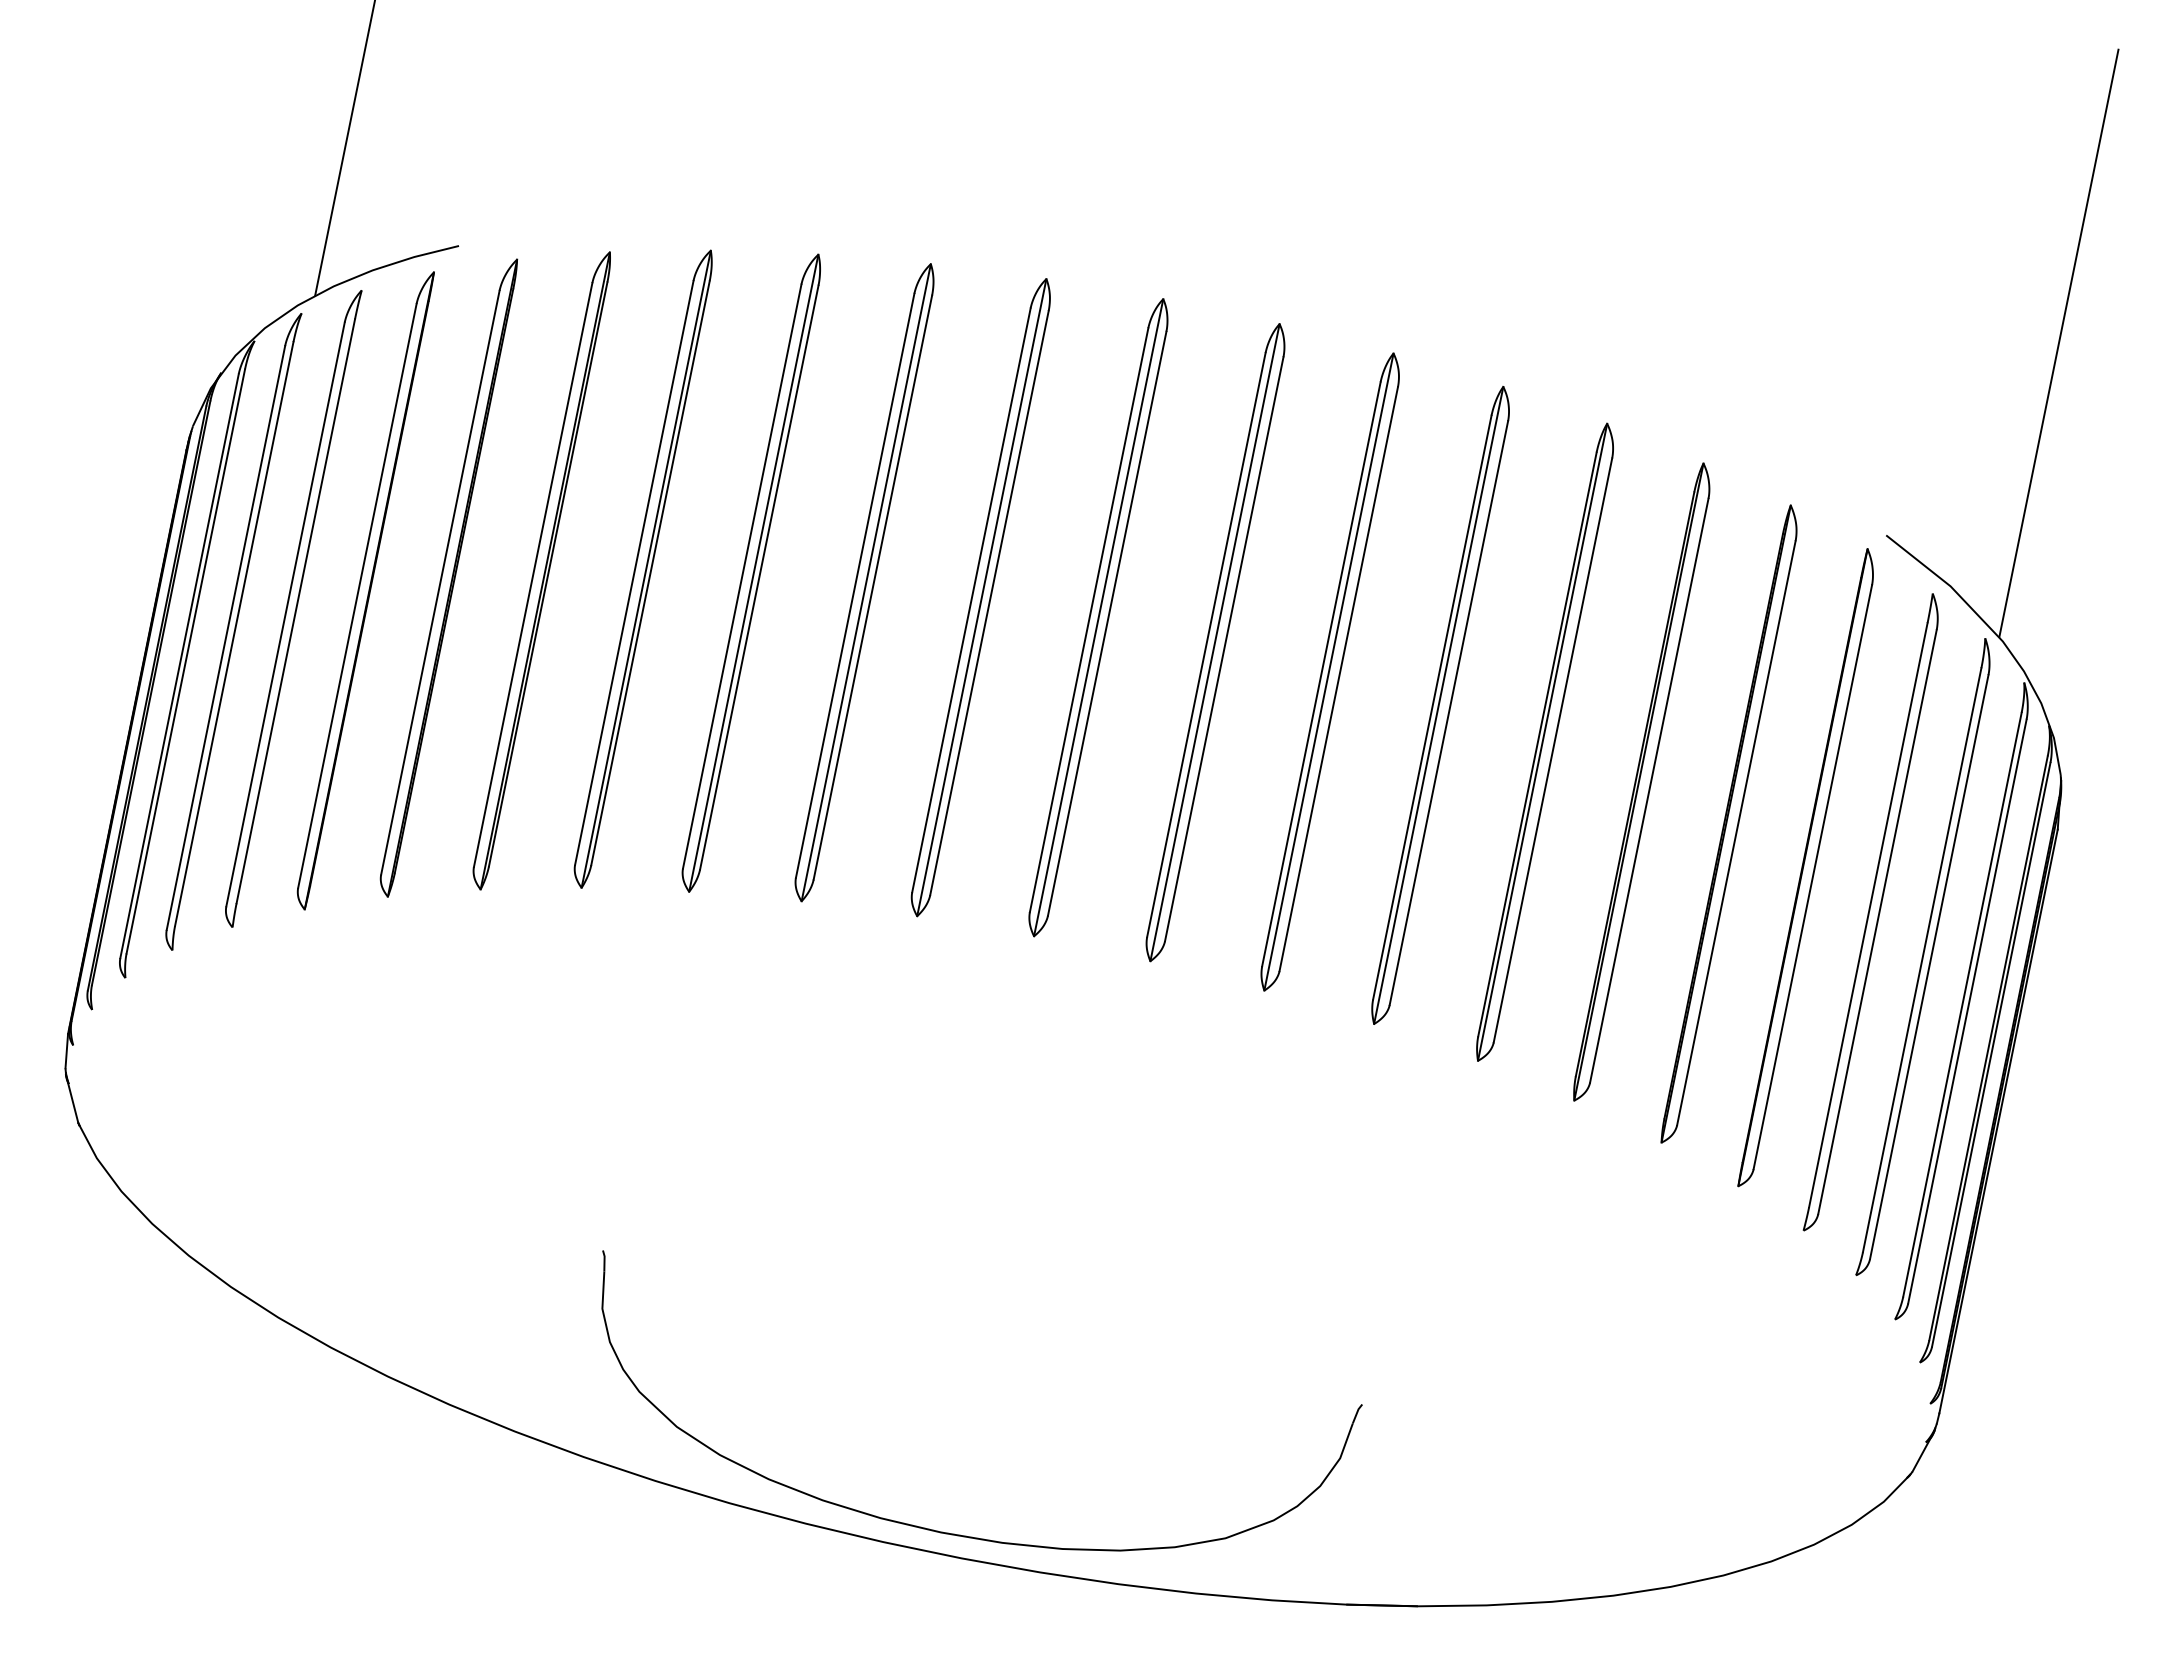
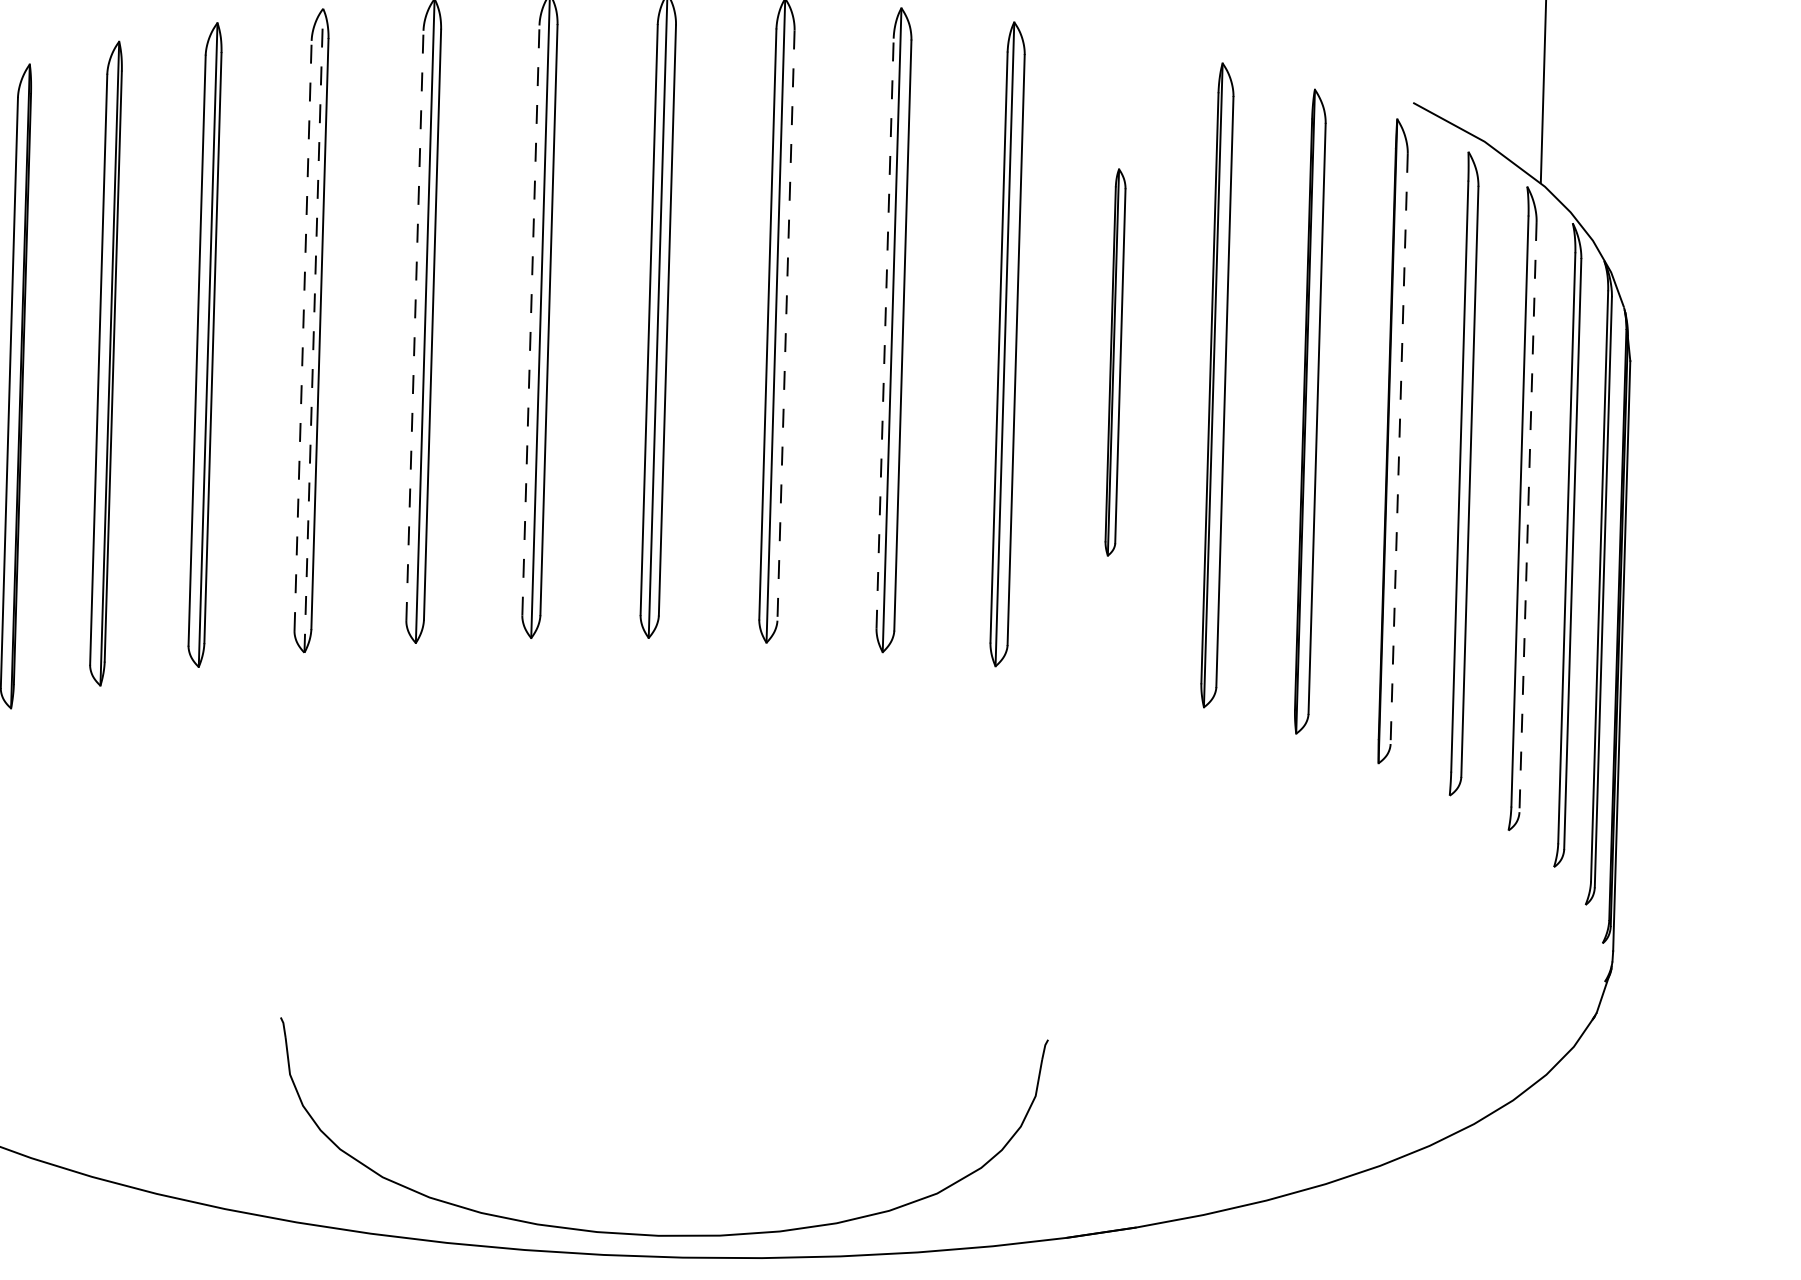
line: (753, 572) -> (313, 330), solid -> dashed
line: (742, 576) -> (303, 335), solid -> dashed
line: (855, 585) -> (415, 325), solid -> dashed
line: (971, 600) -> (531, 320), solid -> dashed
line: (1224, 649) -> (786, 325), solid -> dashed
line: (1321, 674) -> (885, 333), solid -> dashed
part: (1544, 741) -> (1114, 361), size x0.6
line: (1812, 877) -> (1398, 449), solid -> dashed
line: (1929, 967) -> (1528, 517), solid -> dashed

